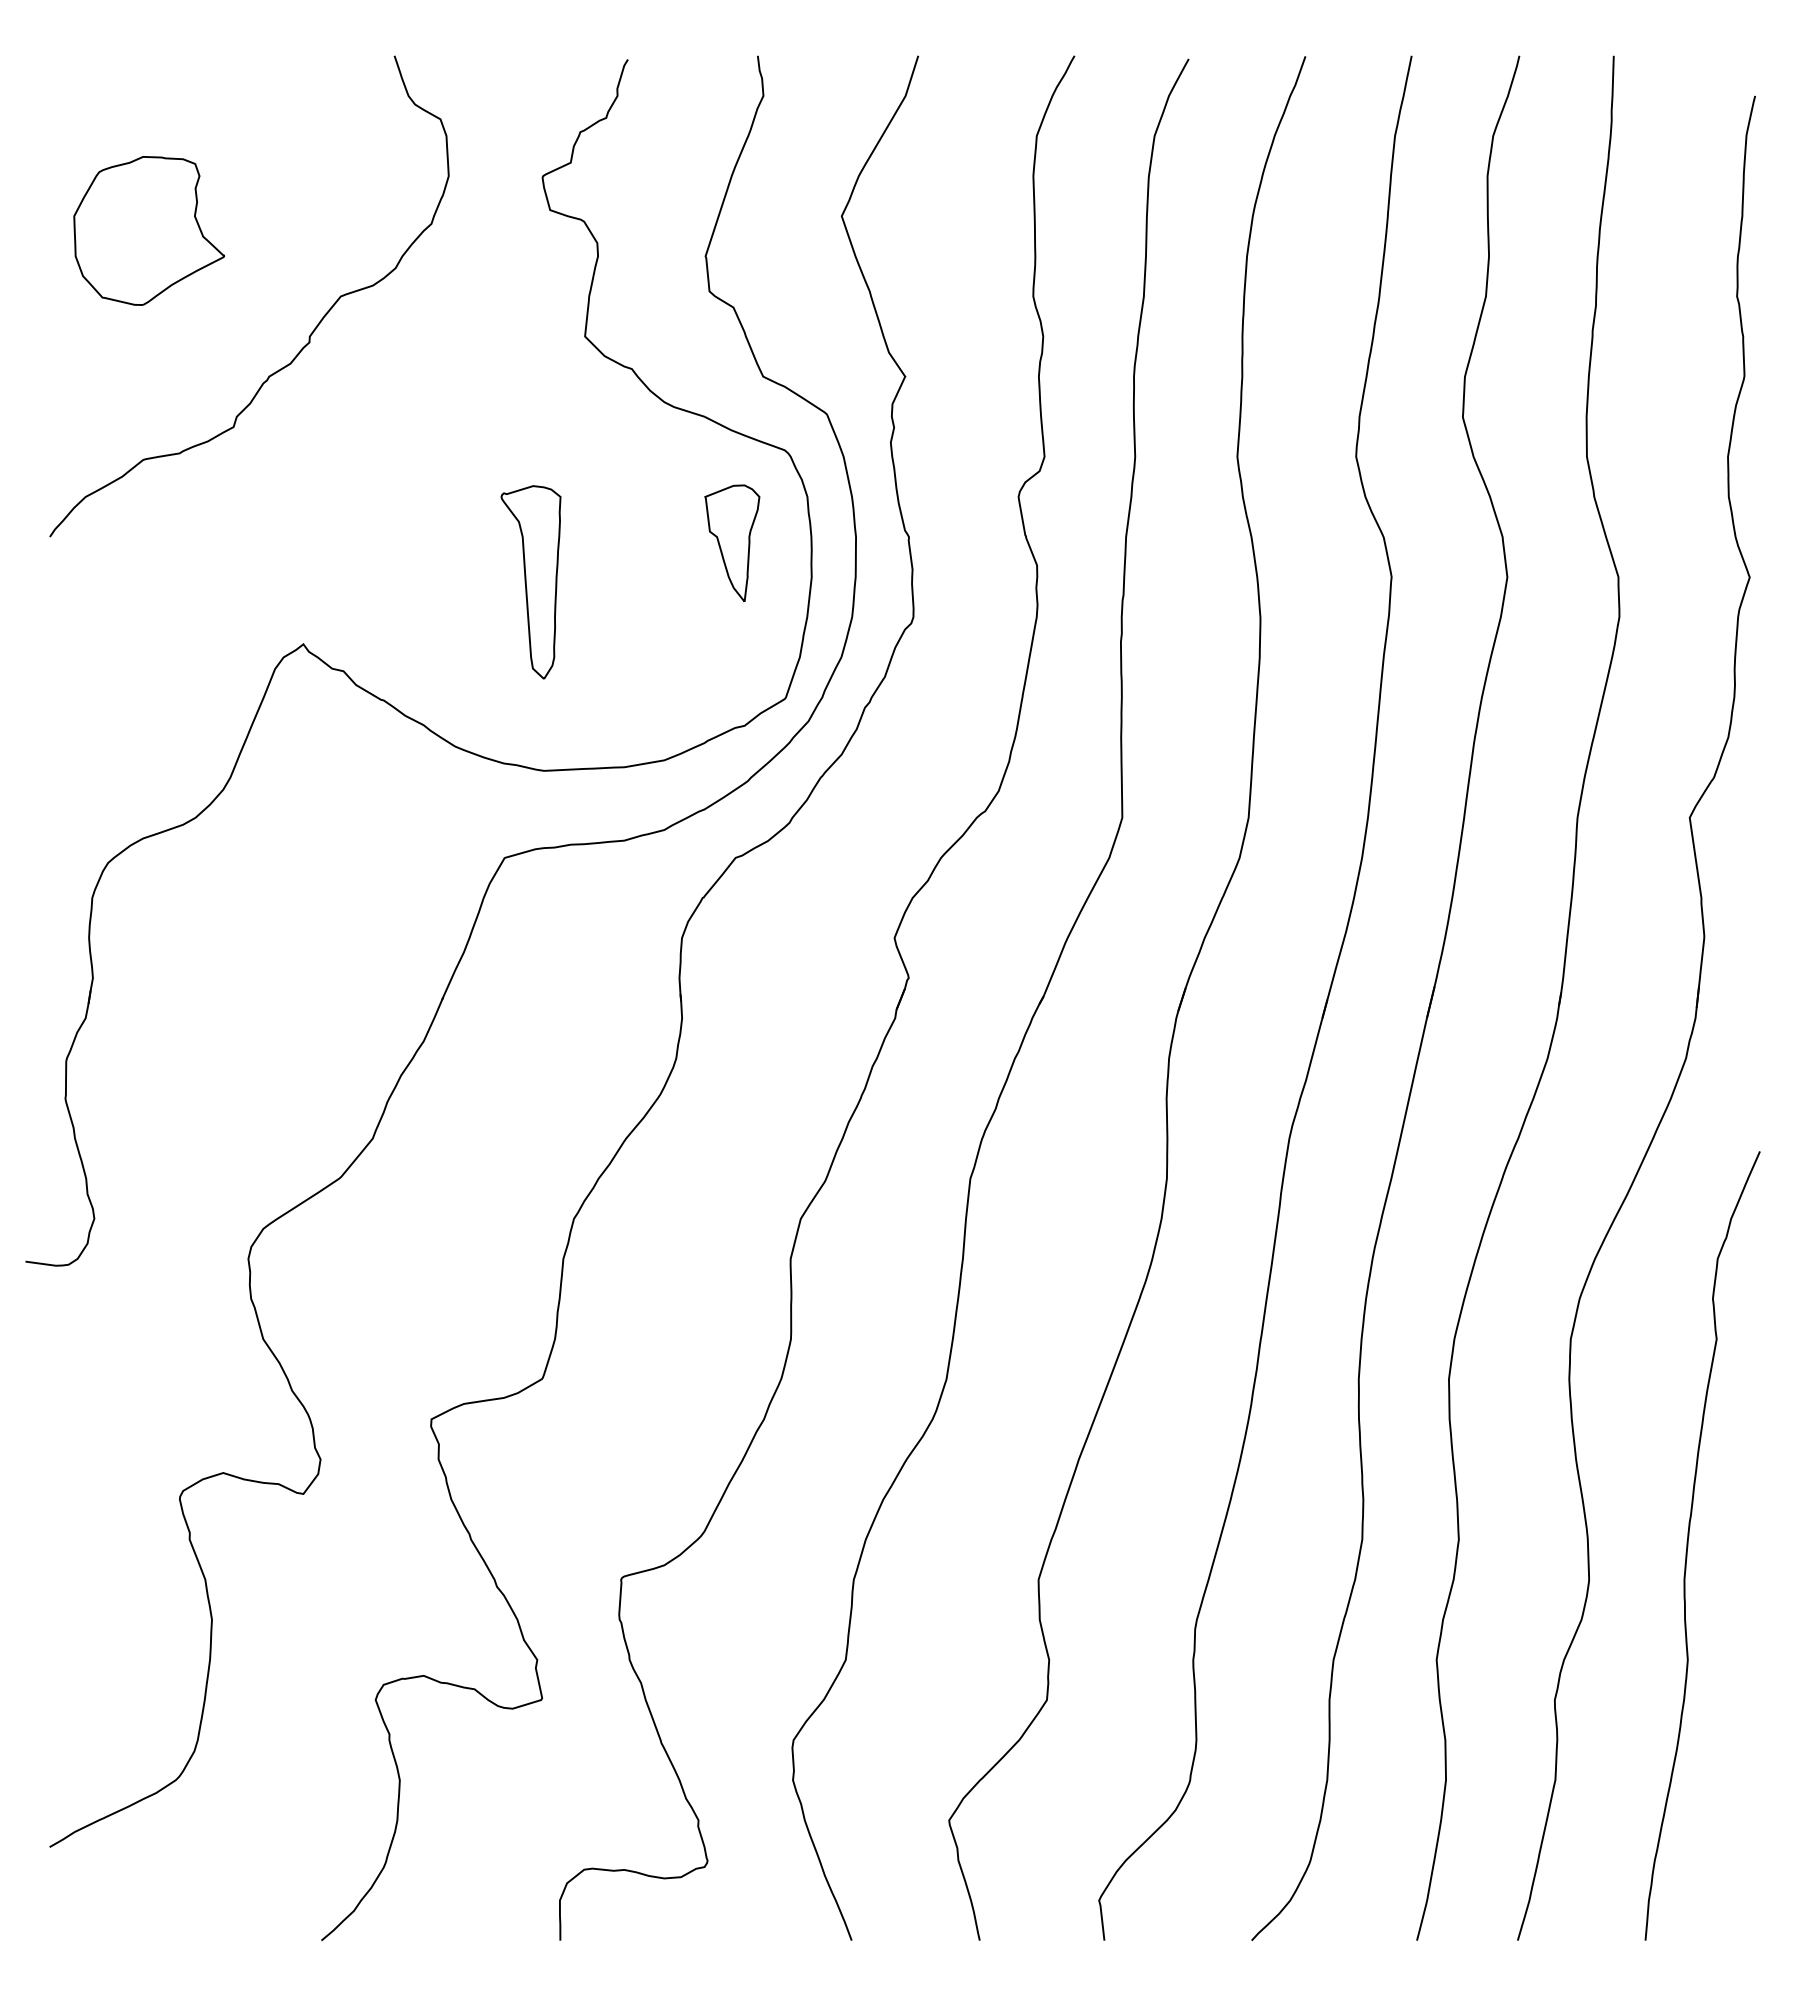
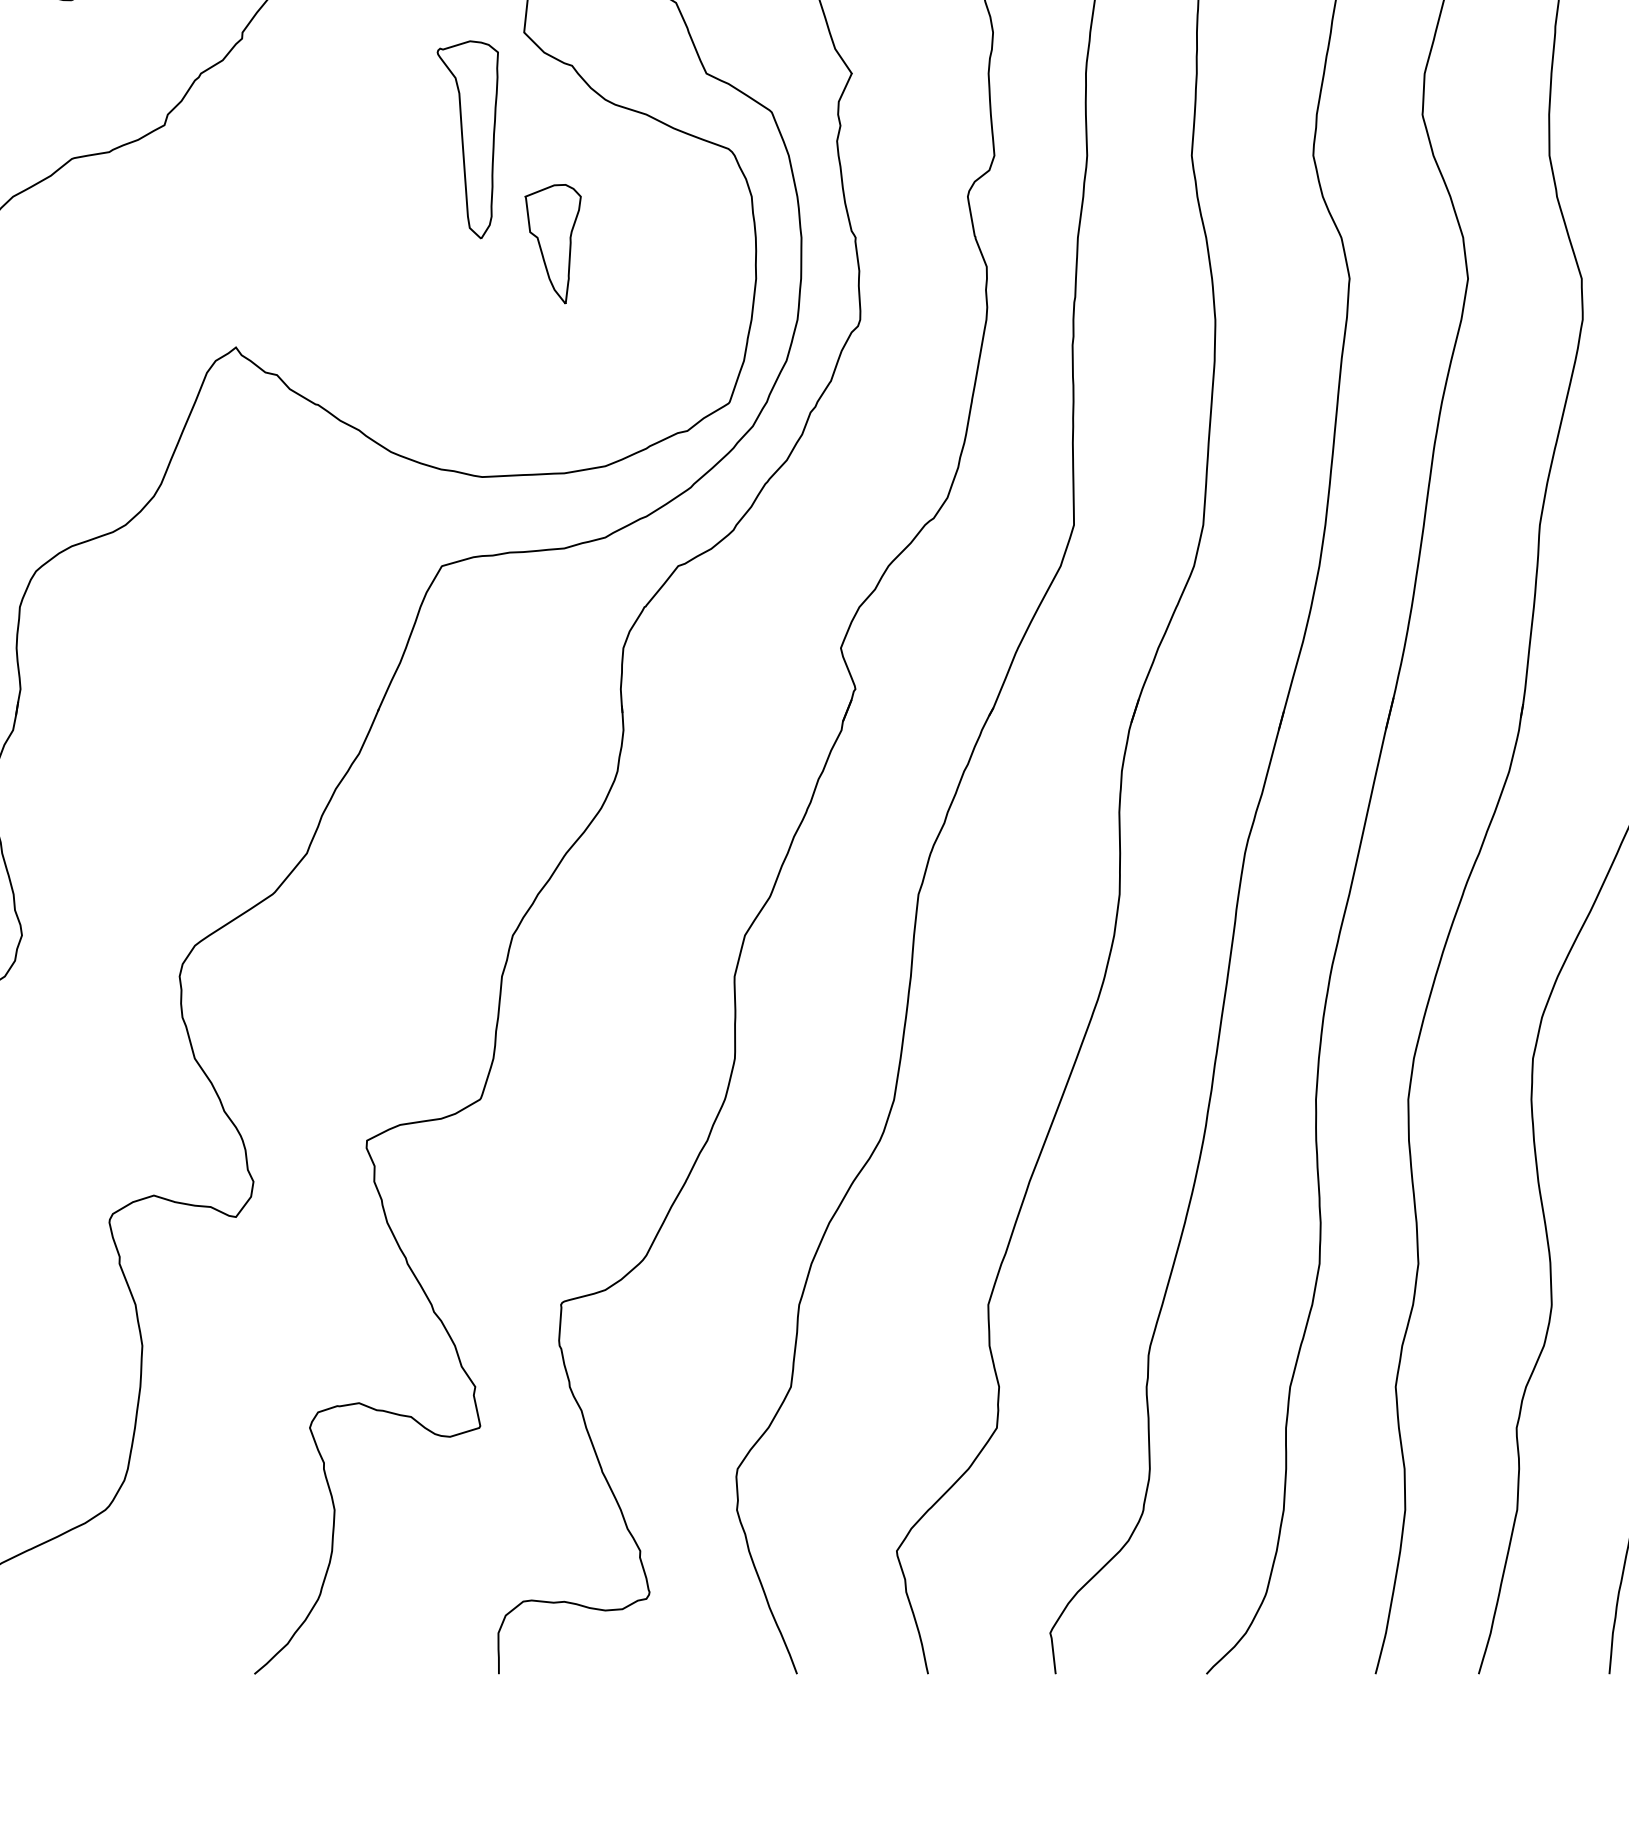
part: (732, 542) -> (553, 243), moved
part: (530, 582) -> (467, 139), moved

